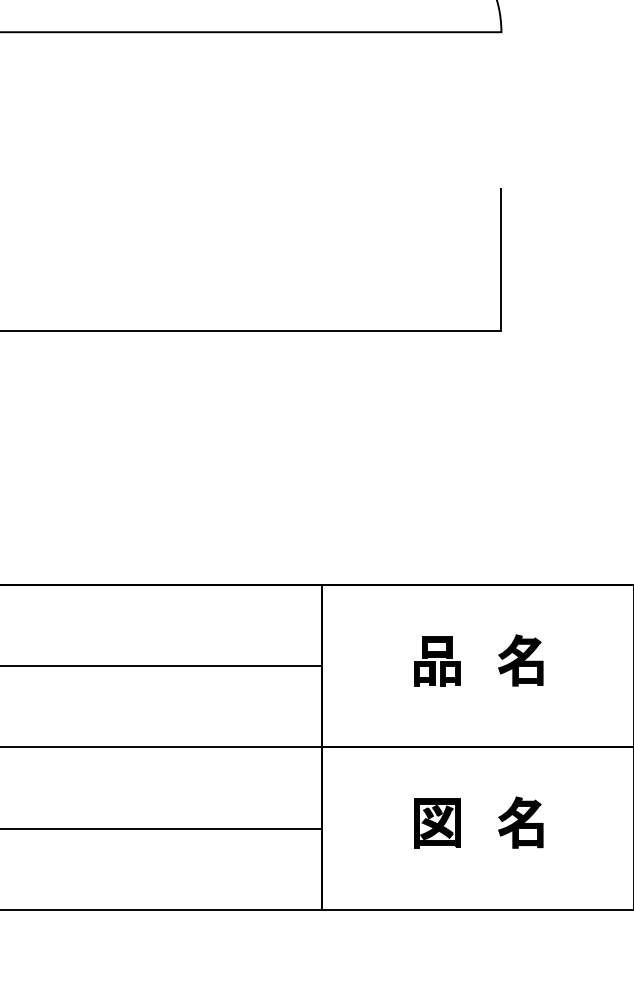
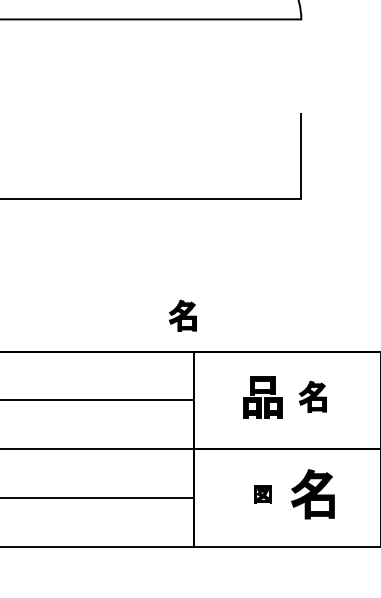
part: (303, 524) -> (182, 315), added
part: (436, 661) -> (262, 397), size x1.4
part: (436, 822) -> (262, 494), size x0.6
part: (520, 822) -> (312, 494), size x1.6

